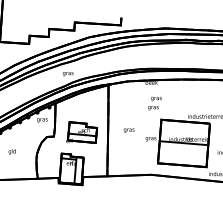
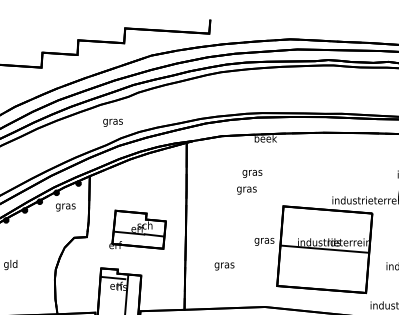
text: (154, 103) -> (248, 182), moved
text: (128, 130) -> (223, 266), moved

